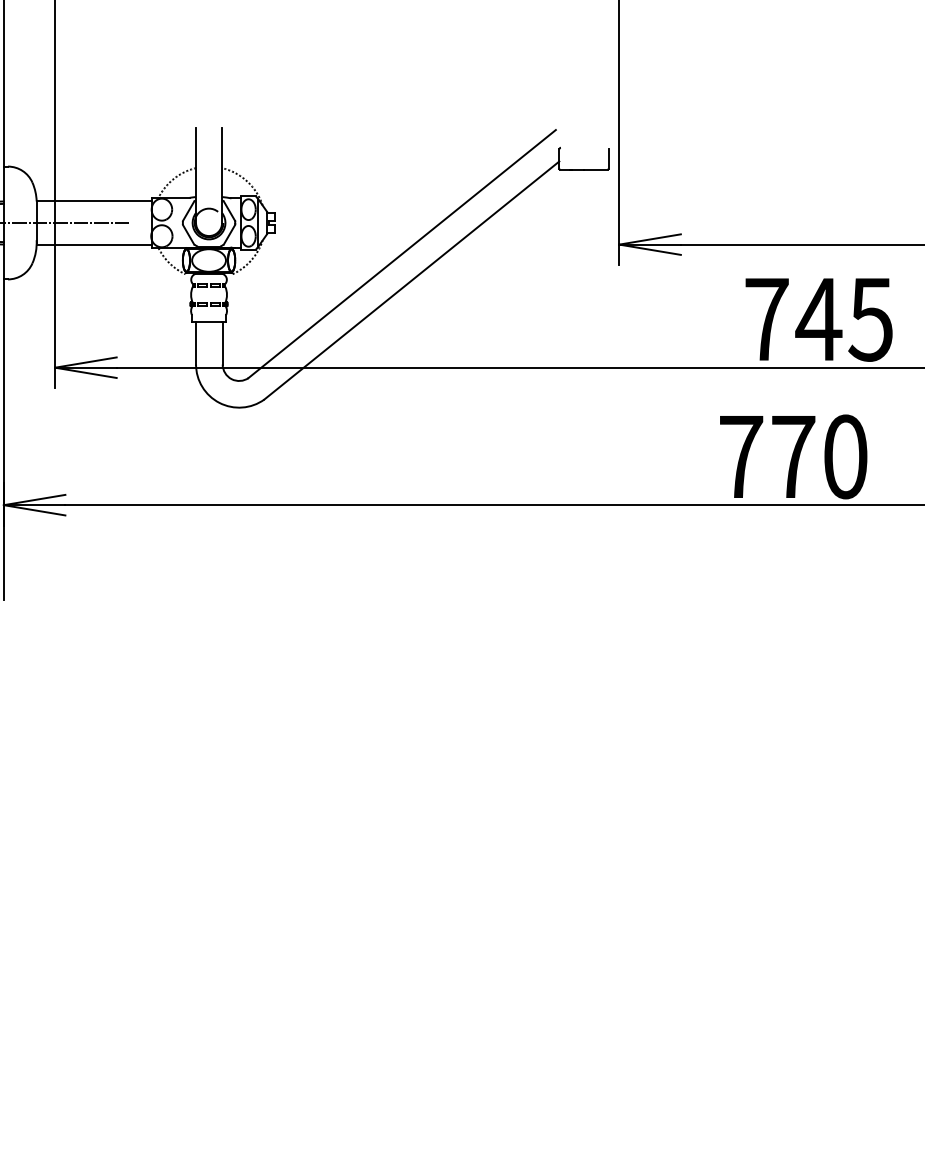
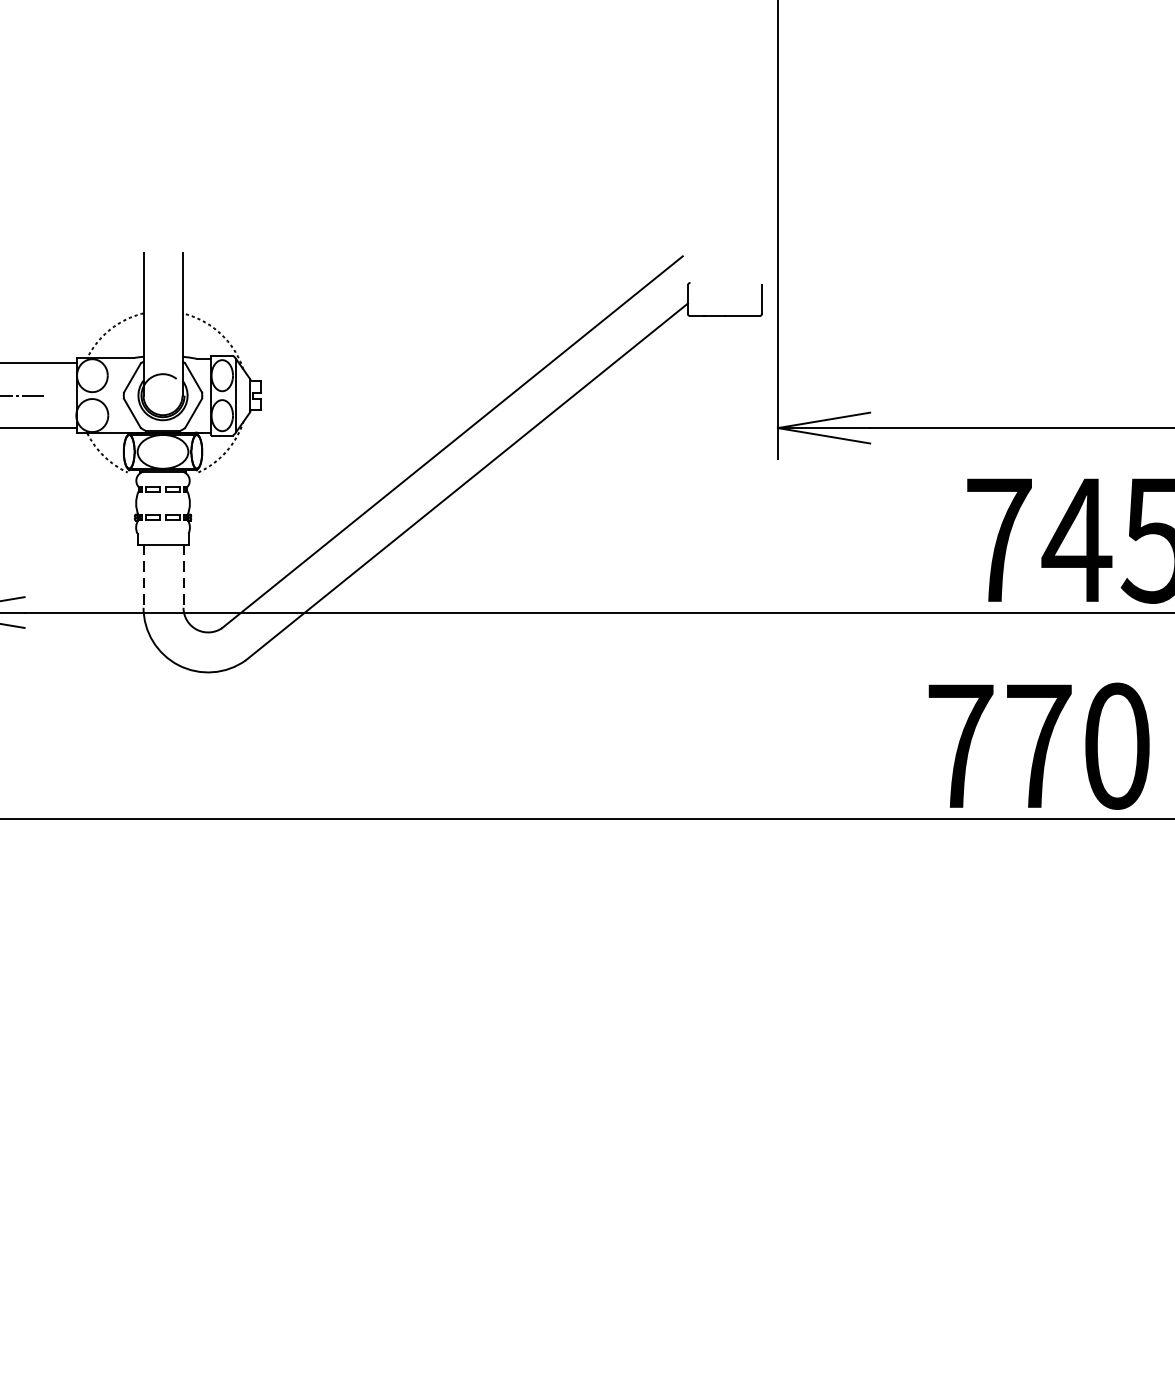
line: (196, 343) -> (144, 576), solid -> dashed
line: (222, 343) -> (183, 576), solid -> dashed

